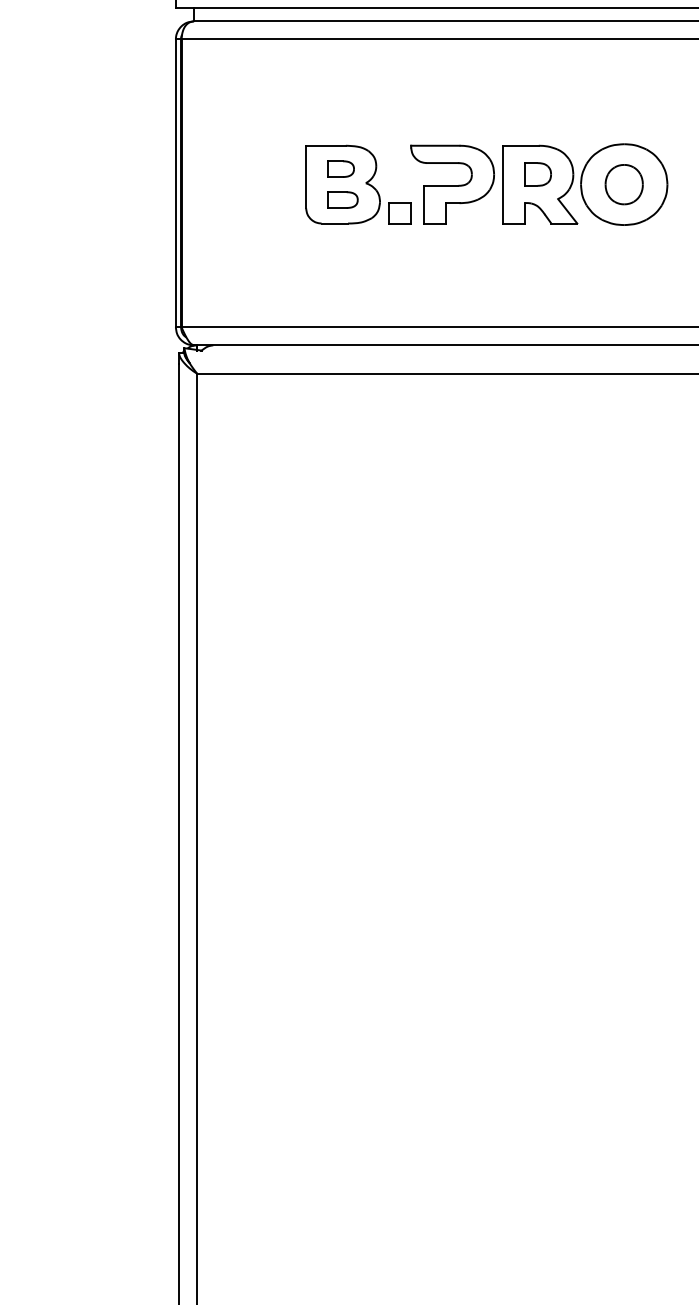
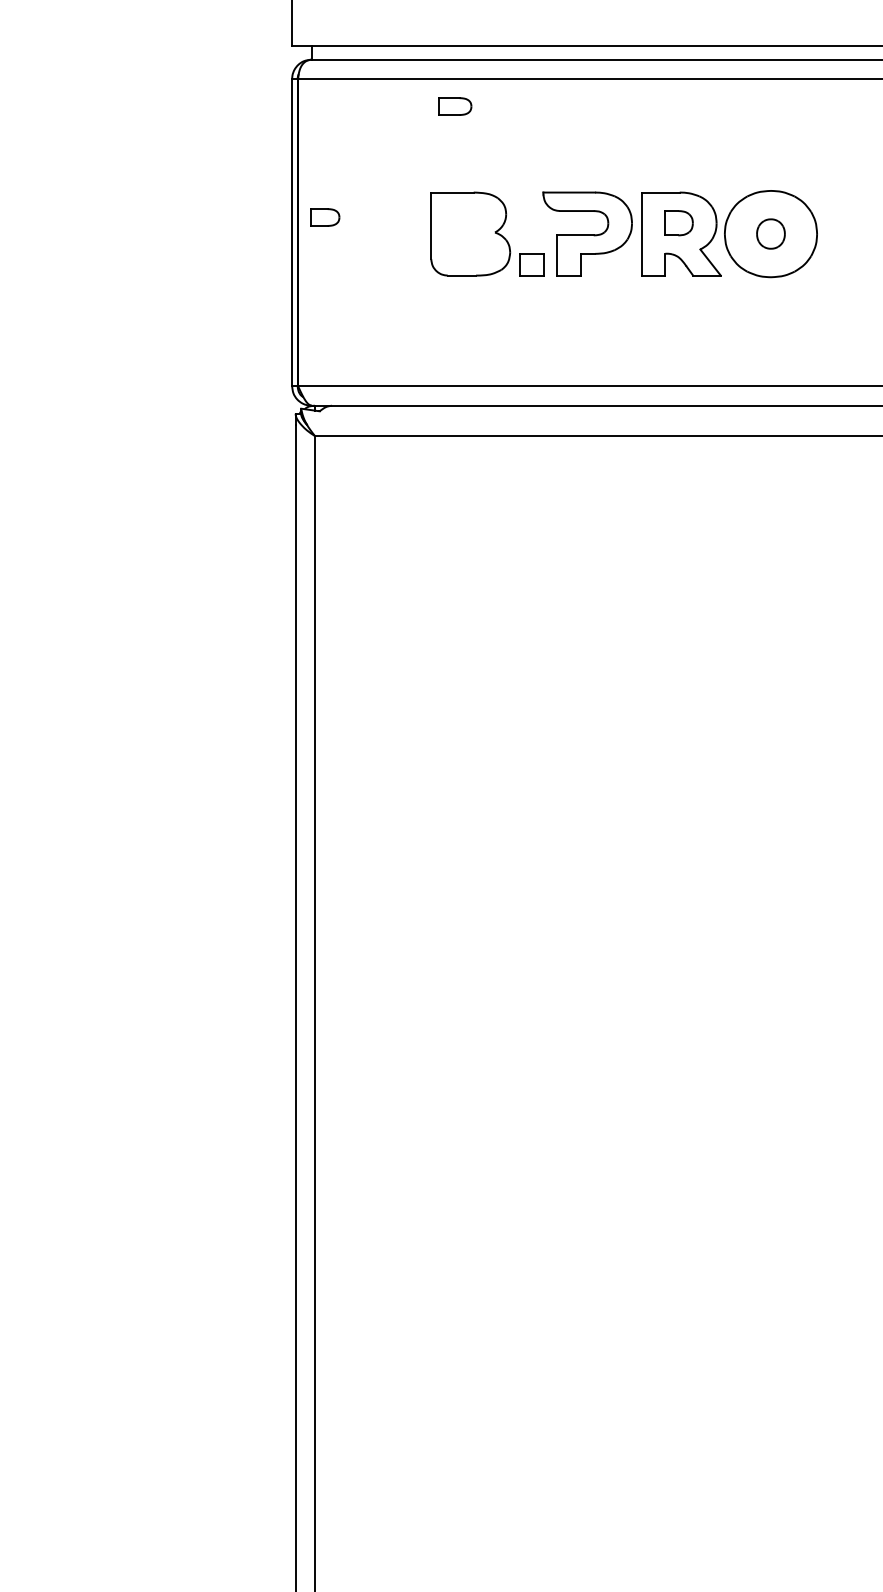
part: (340, 169) -> (325, 217), moved
part: (623, 184) -> (770, 233), size x0.7
part: (342, 200) -> (455, 106), moved

